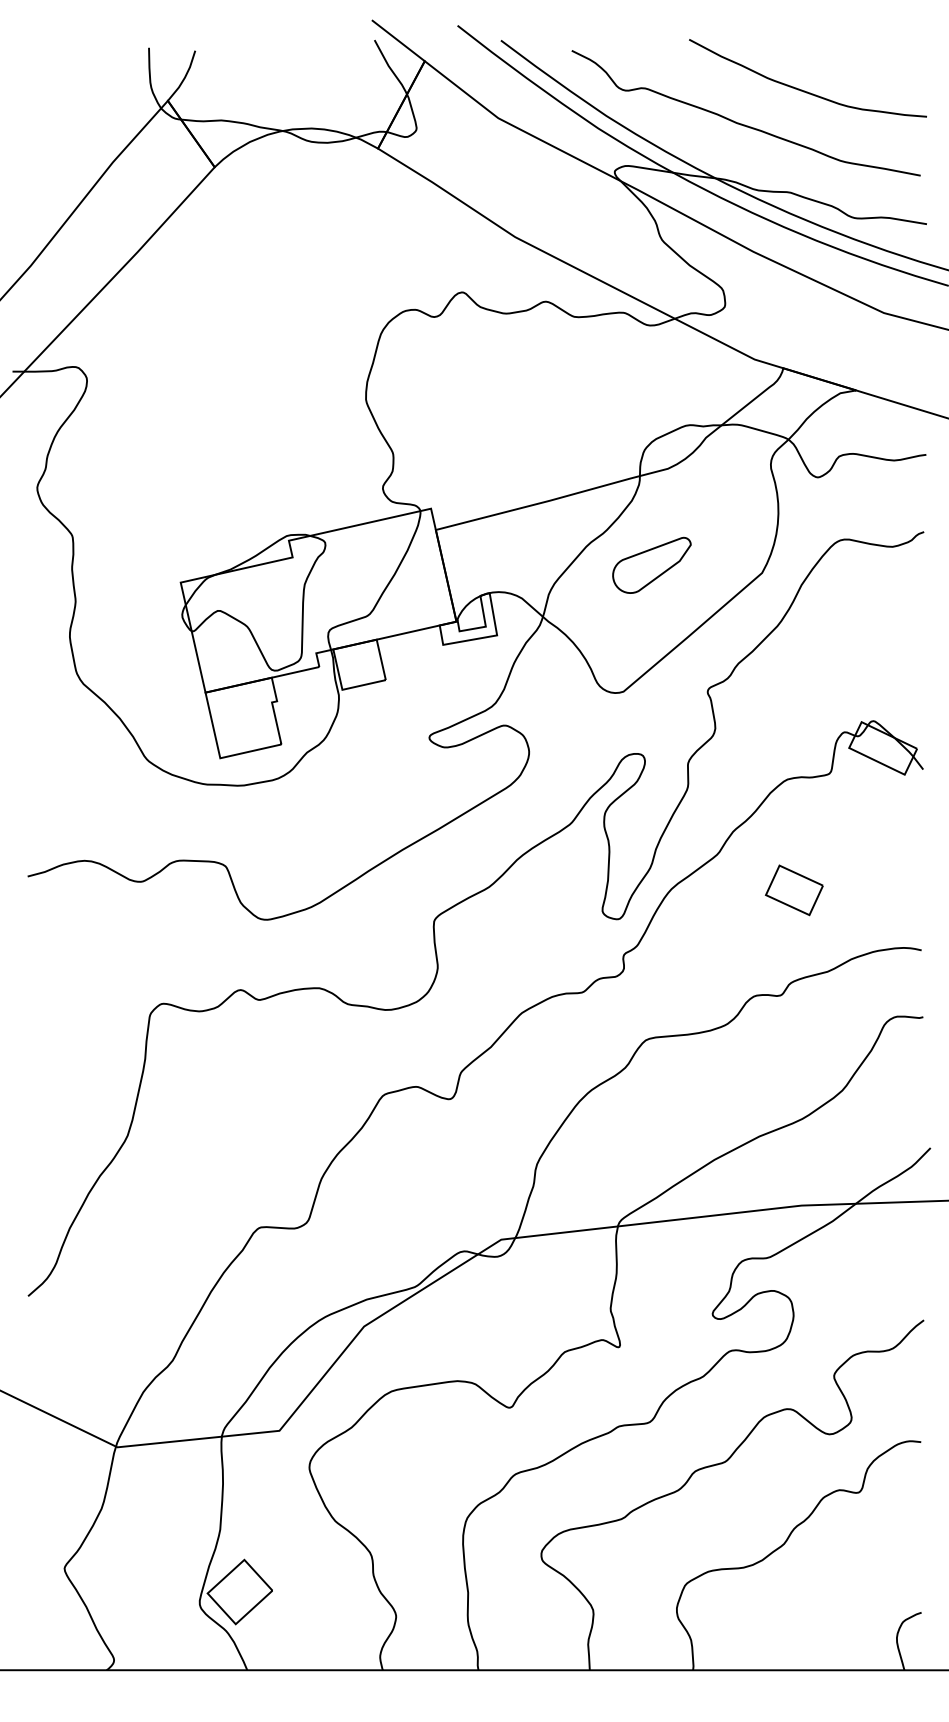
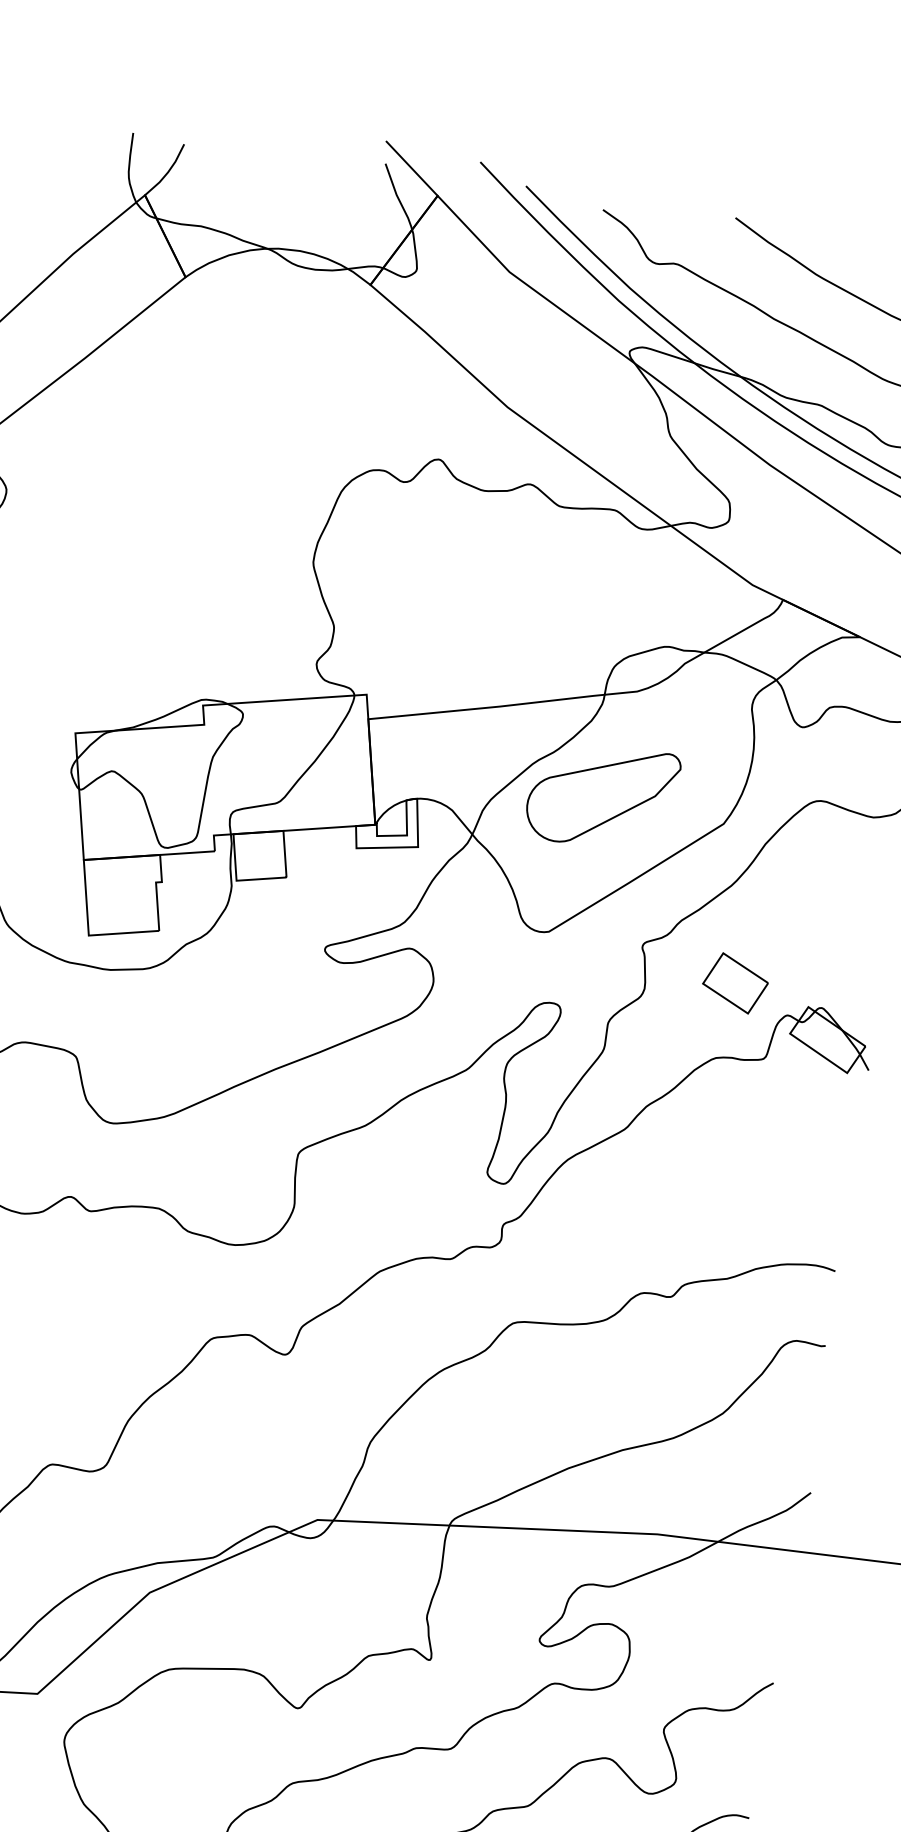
part: (651, 565) -> (601, 796), size x1.67
part: (794, 890) -> (735, 983), moved

